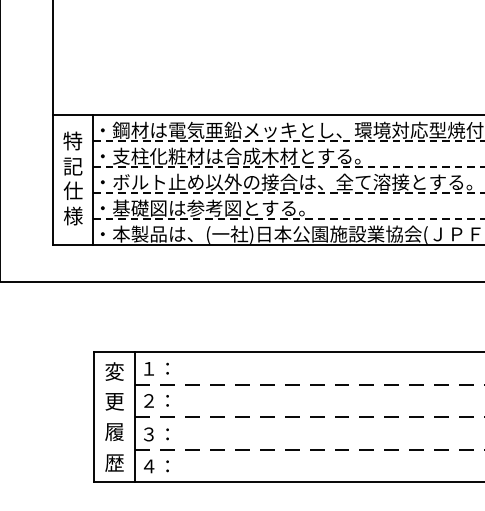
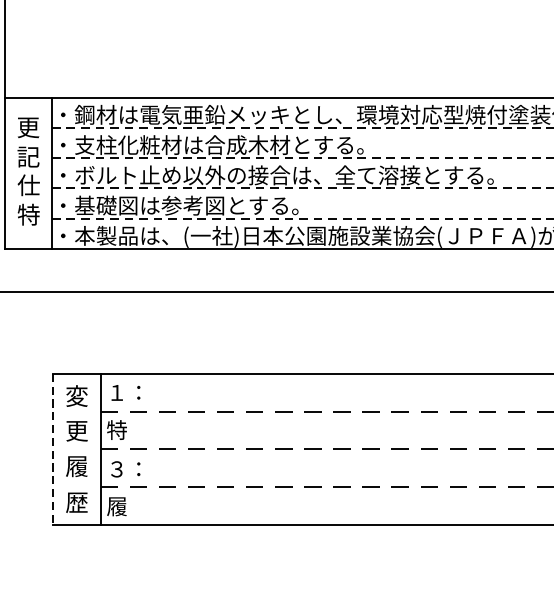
text: (72, 140) -> (27, 126), 特 -> 更
text: (72, 215) -> (27, 214), 様 -> 特
text: (154, 400) -> (123, 429), ２： -> 特
line: (94, 417) -> (53, 449), solid -> dashed
text: (154, 466) -> (123, 506), ４： -> 履

